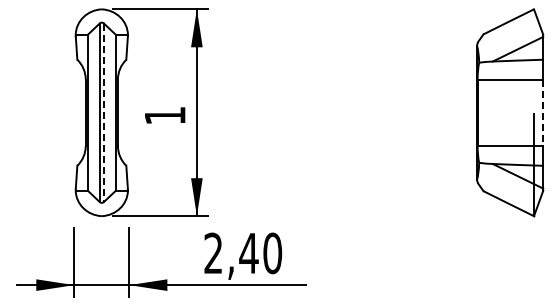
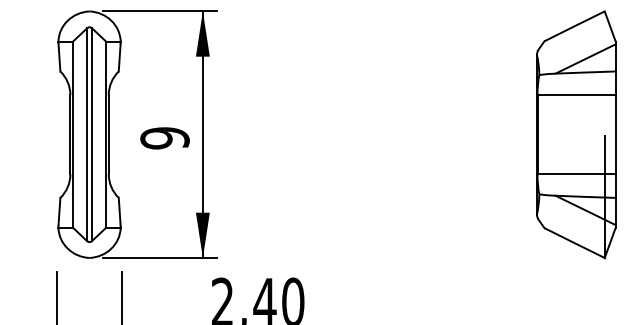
line: (104, 113) -> (92, 135), dashed -> solid
line: (543, 113) -> (616, 135), dashed -> solid
text: (164, 115) -> (164, 137), 1 -> 9

